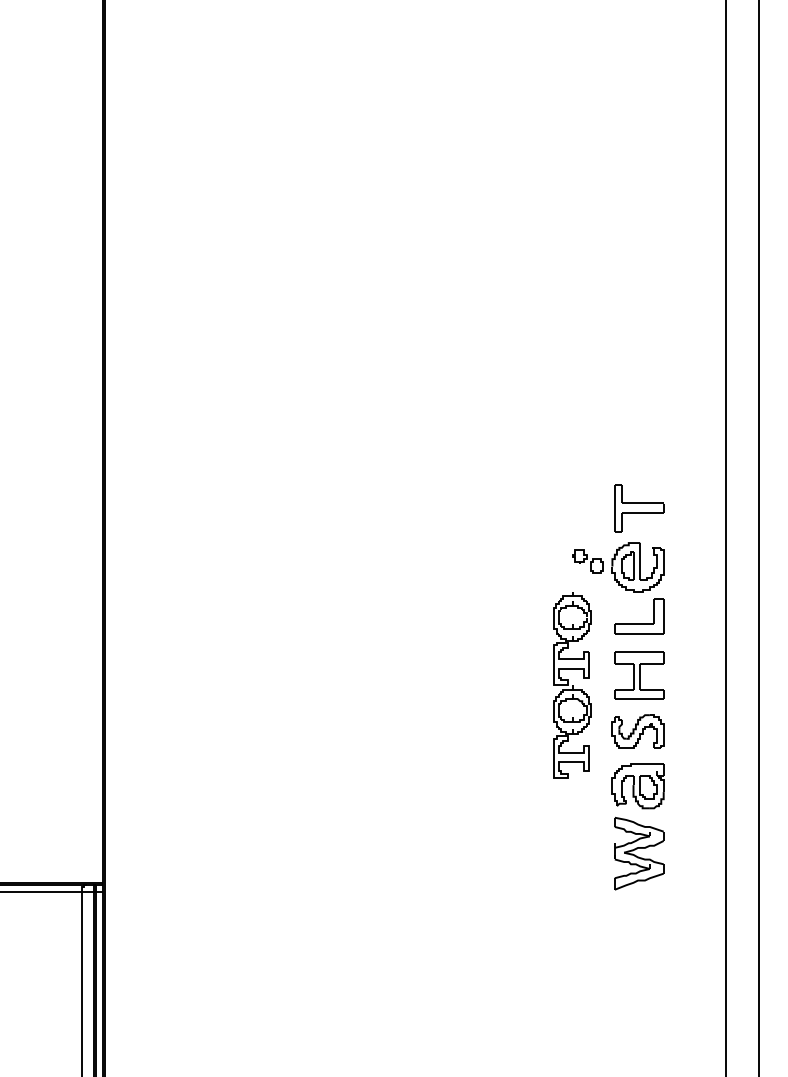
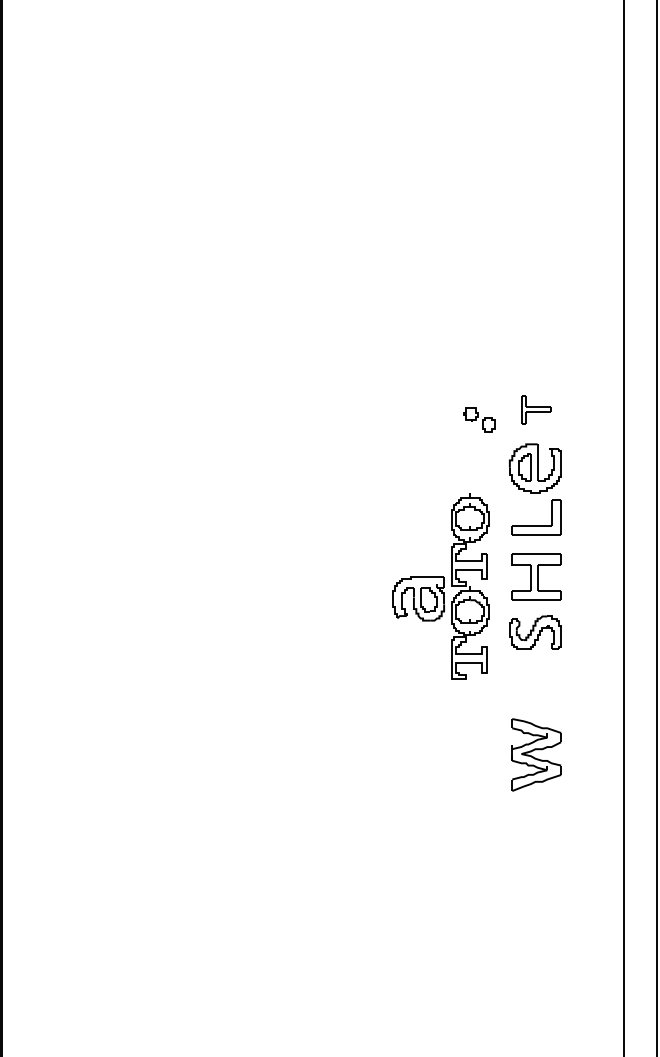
part: (639, 508) -> (536, 409), size x0.6
part: (587, 561) -> (478, 419), moved
part: (637, 786) -> (417, 598), moved

